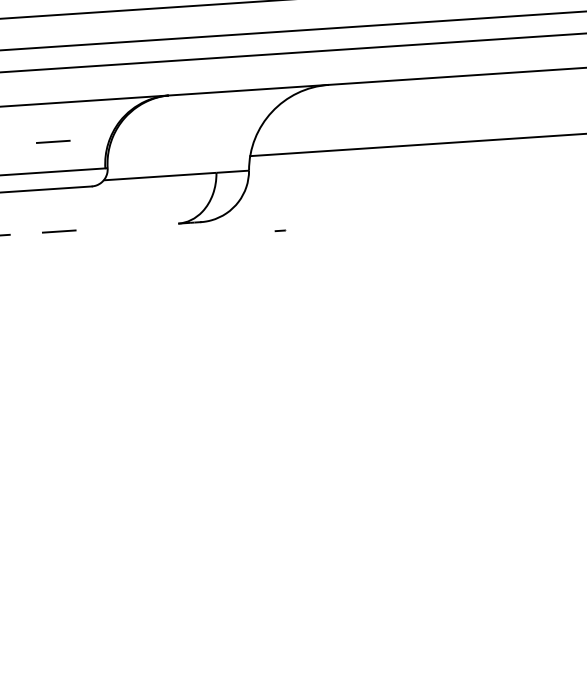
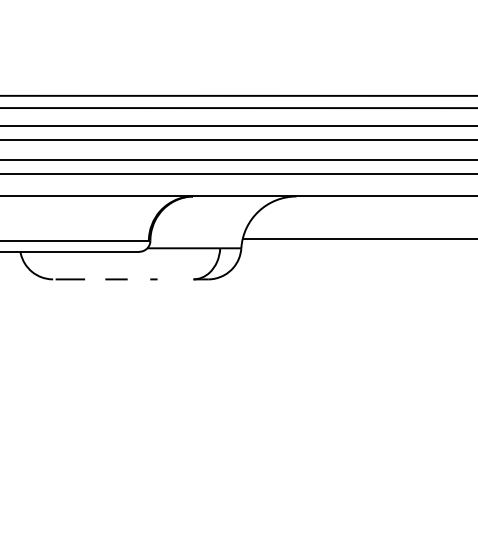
line: (53, 142) -> (116, 221), removed
curve: (279, 231) -> (153, 279), moved

